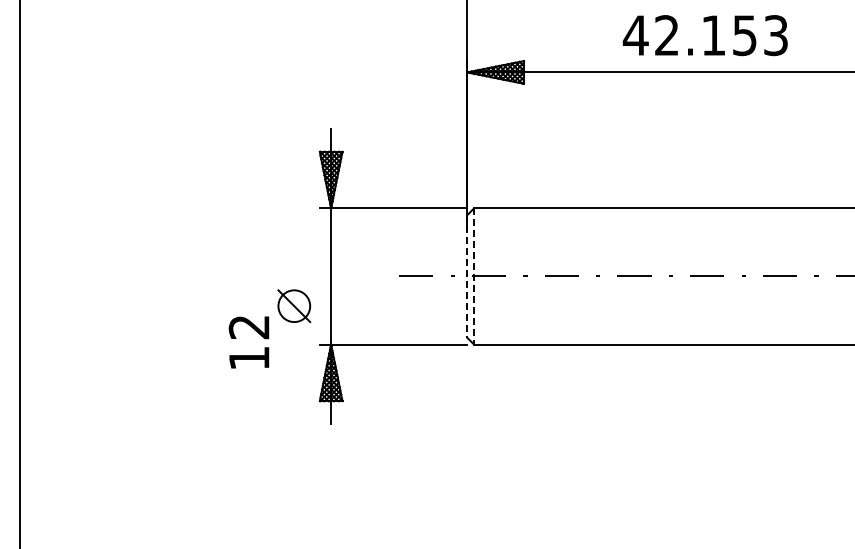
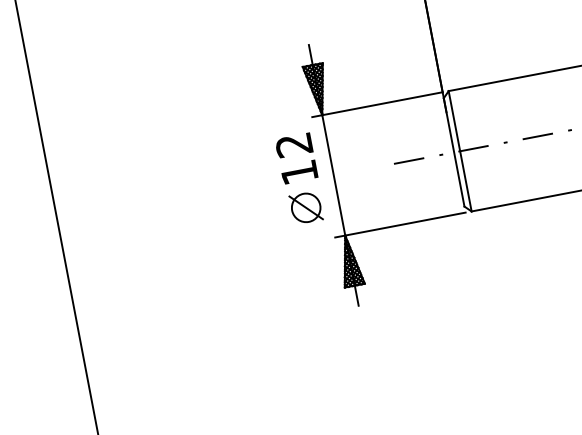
line: (467, 276) -> (454, 152), dashed -> solid
line: (474, 276) -> (460, 151), dashed -> solid
text: (248, 342) -> (296, 158), moved

